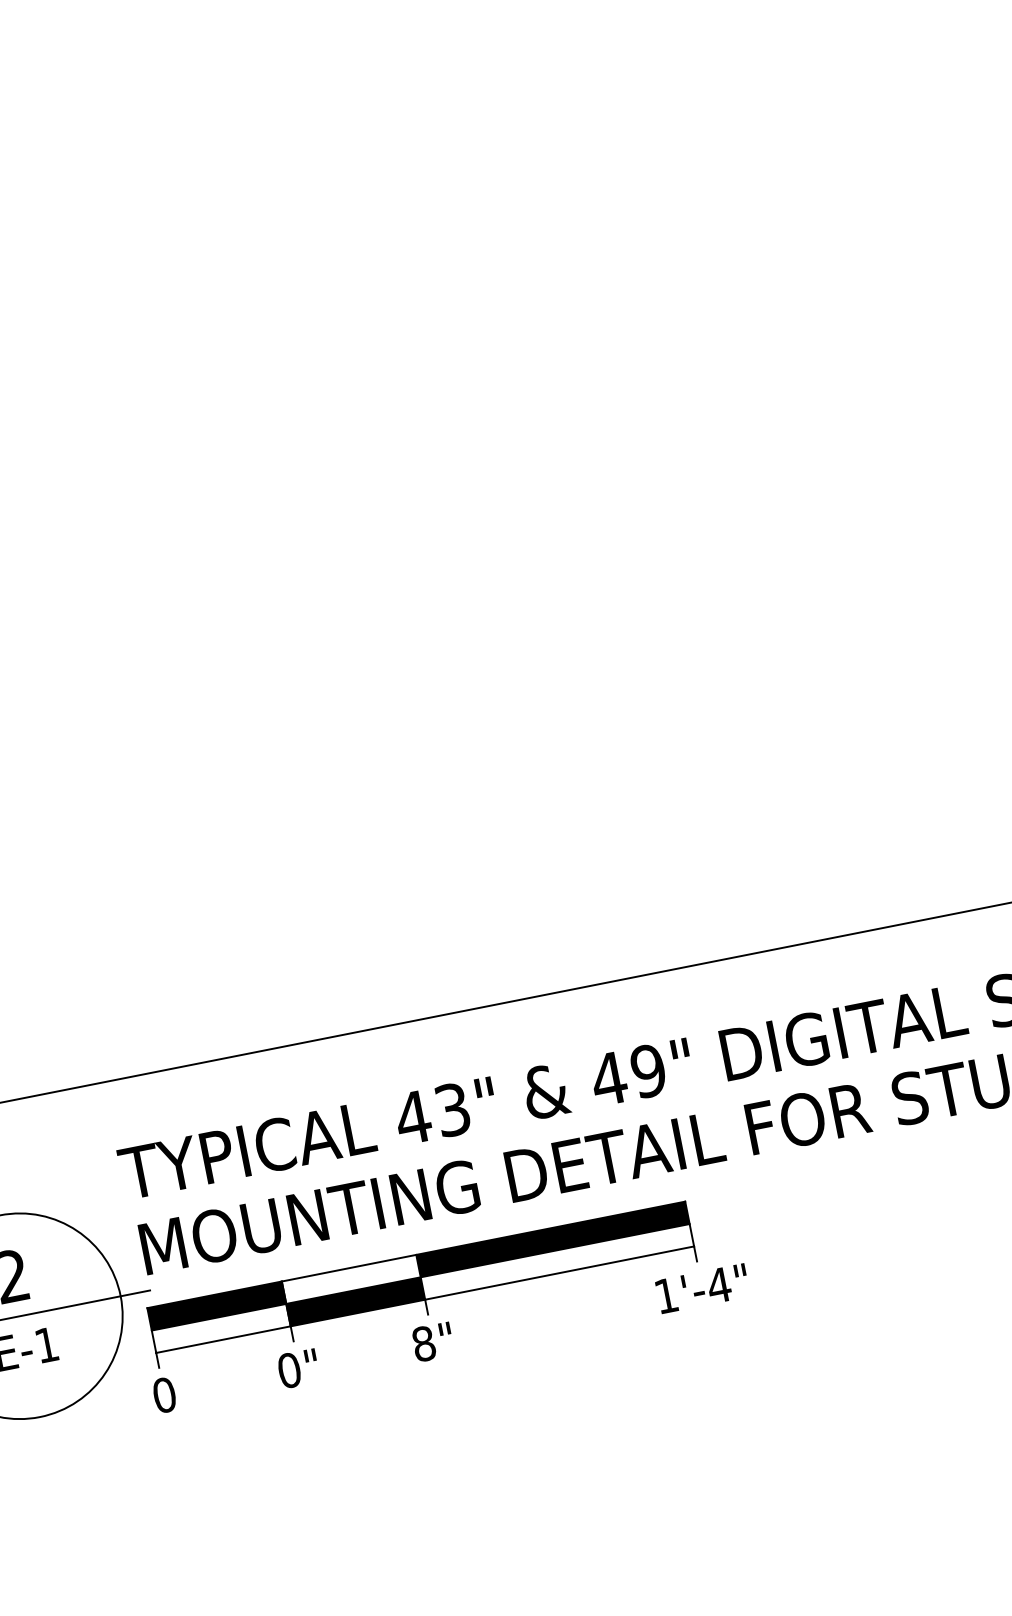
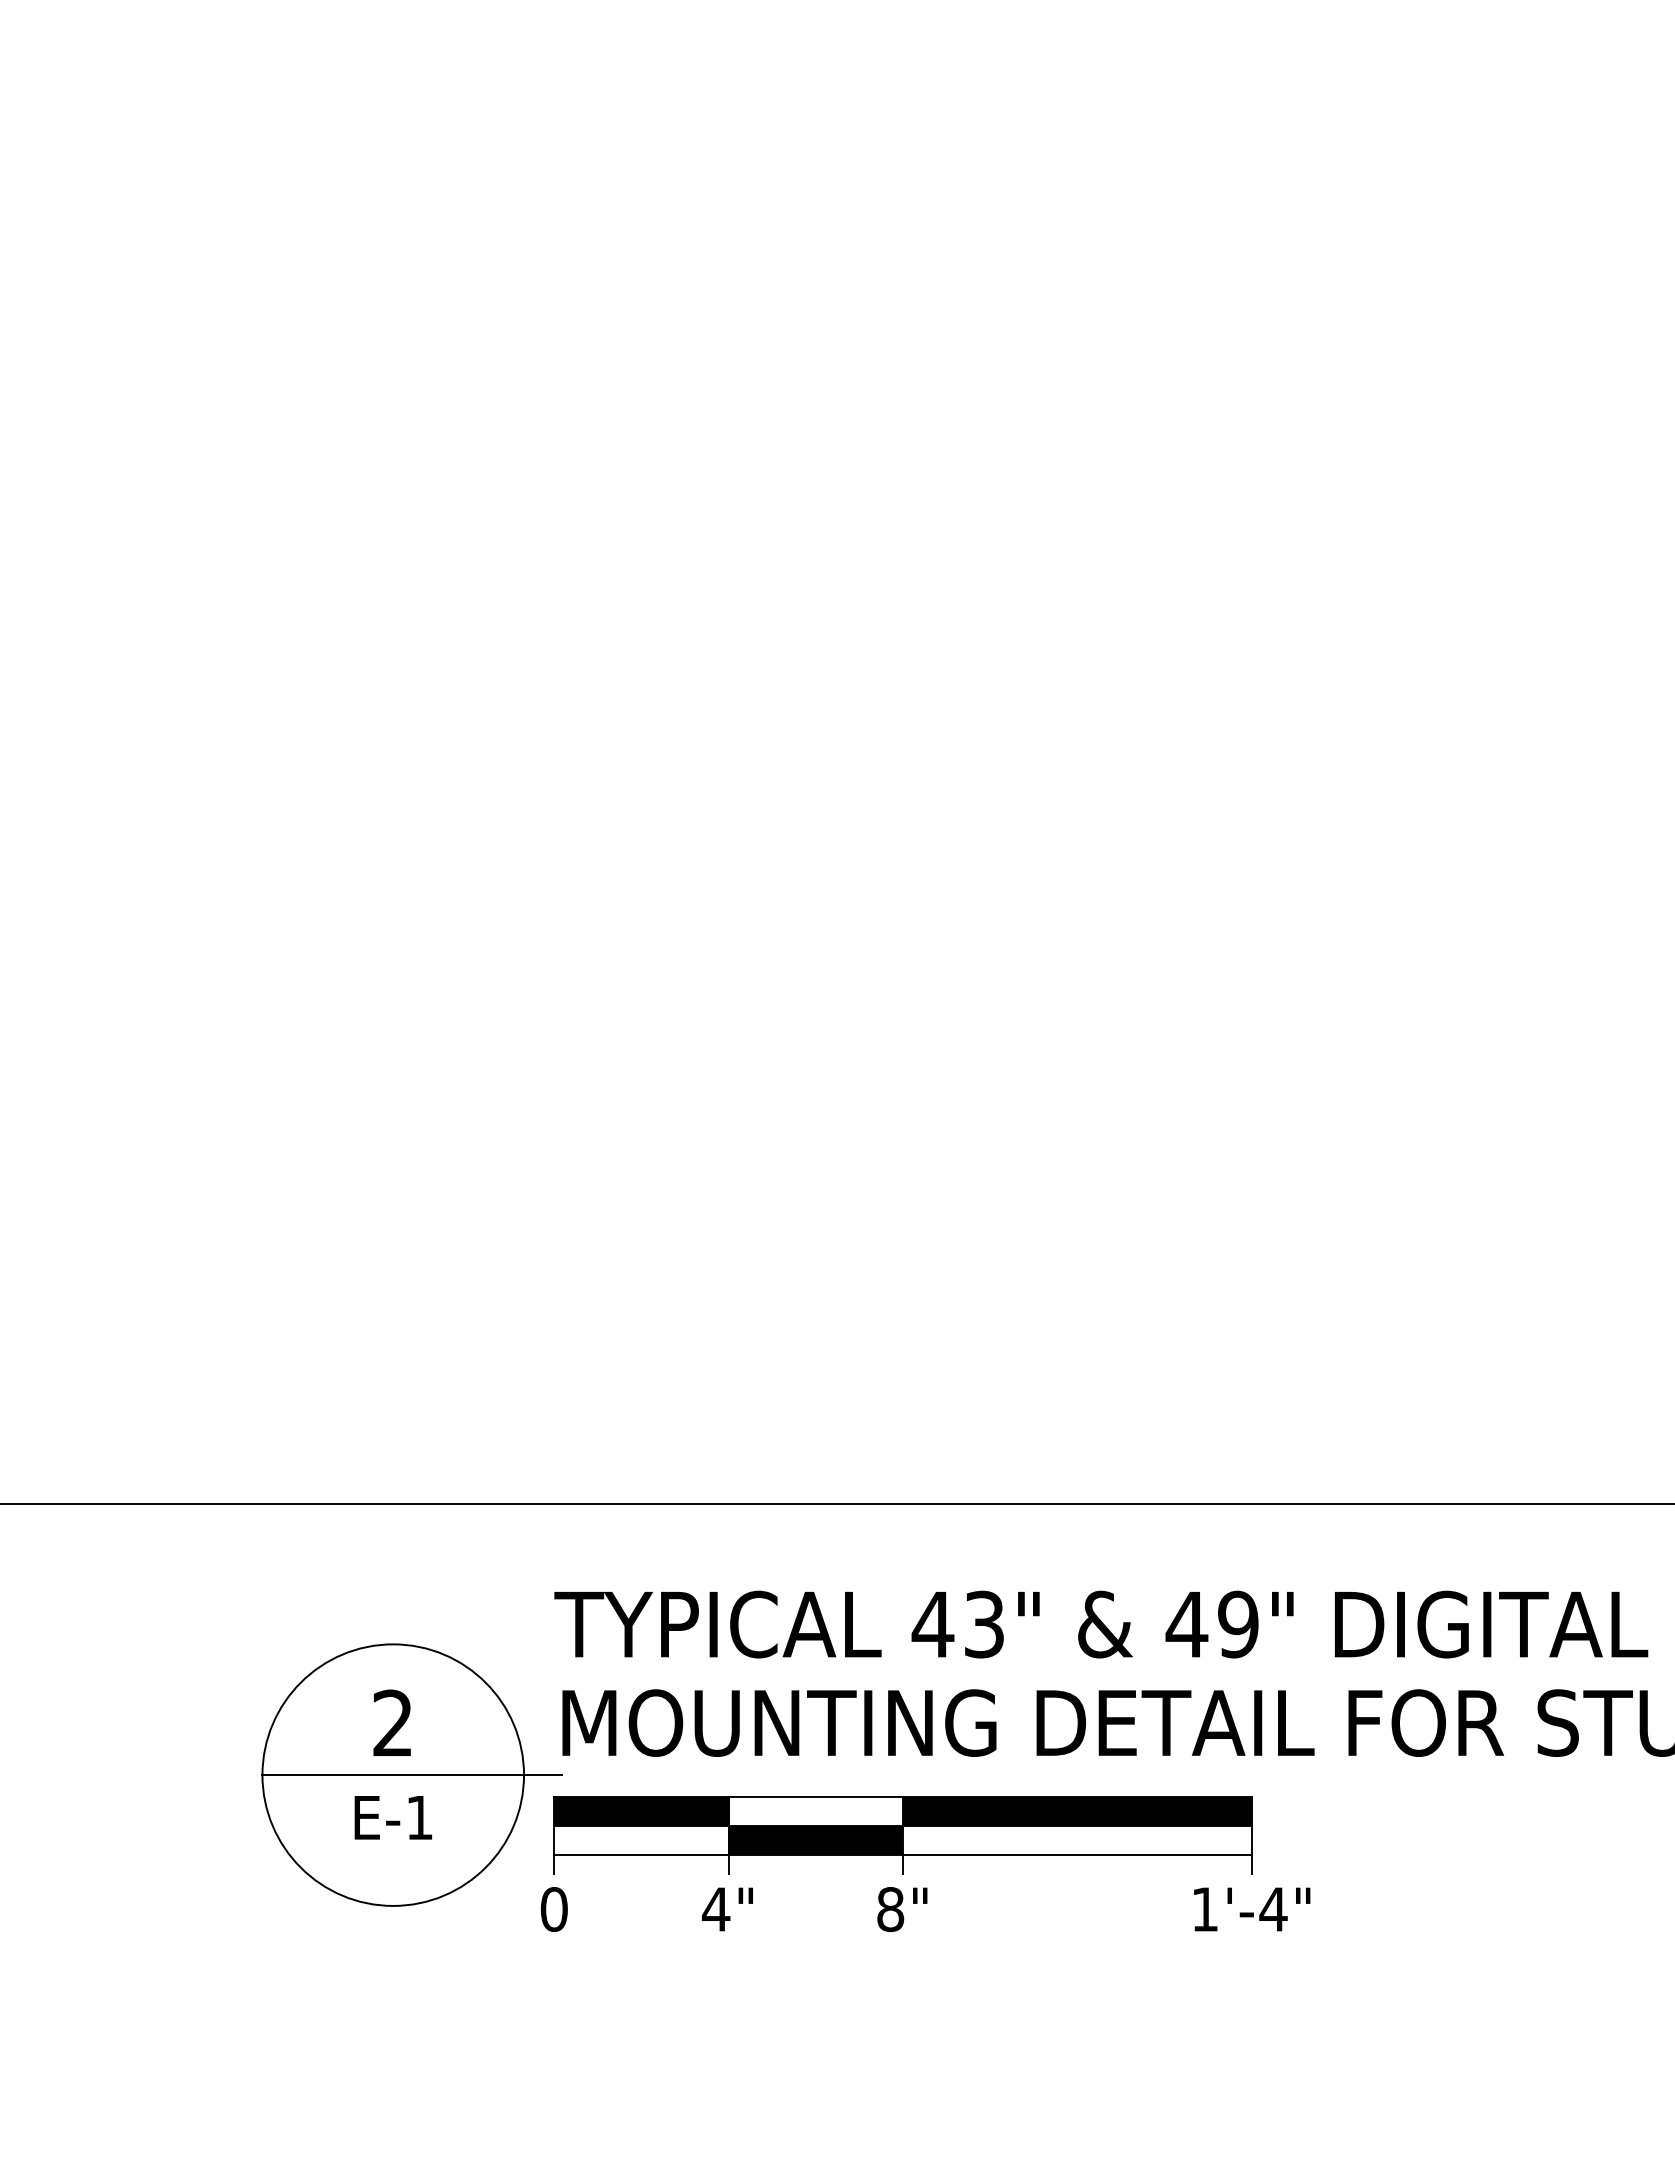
text: (289, 1370) -> (716, 1909), 0" -> 4"

